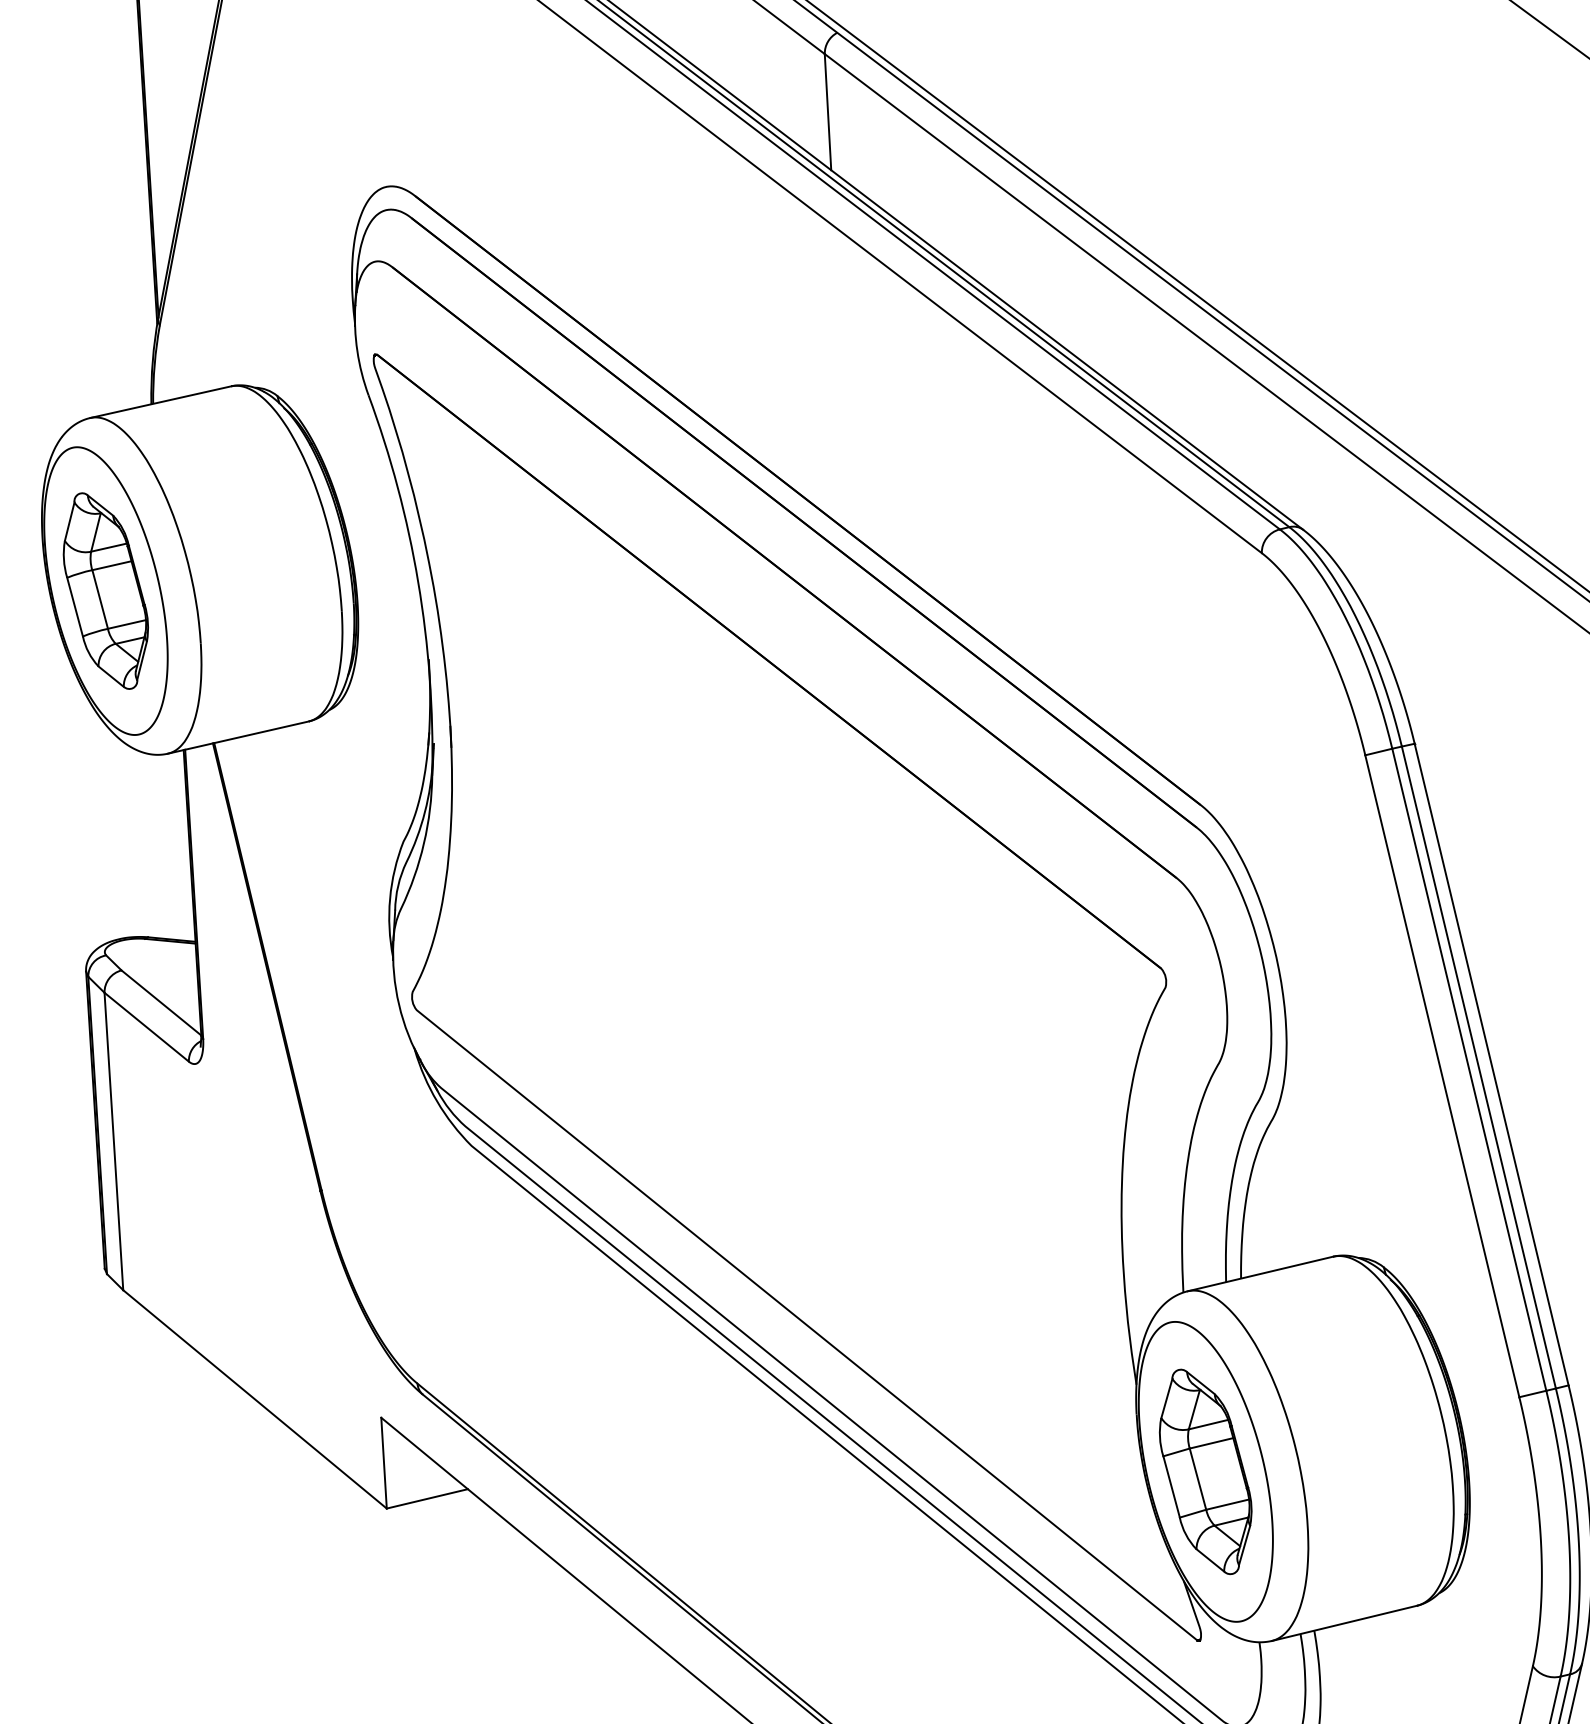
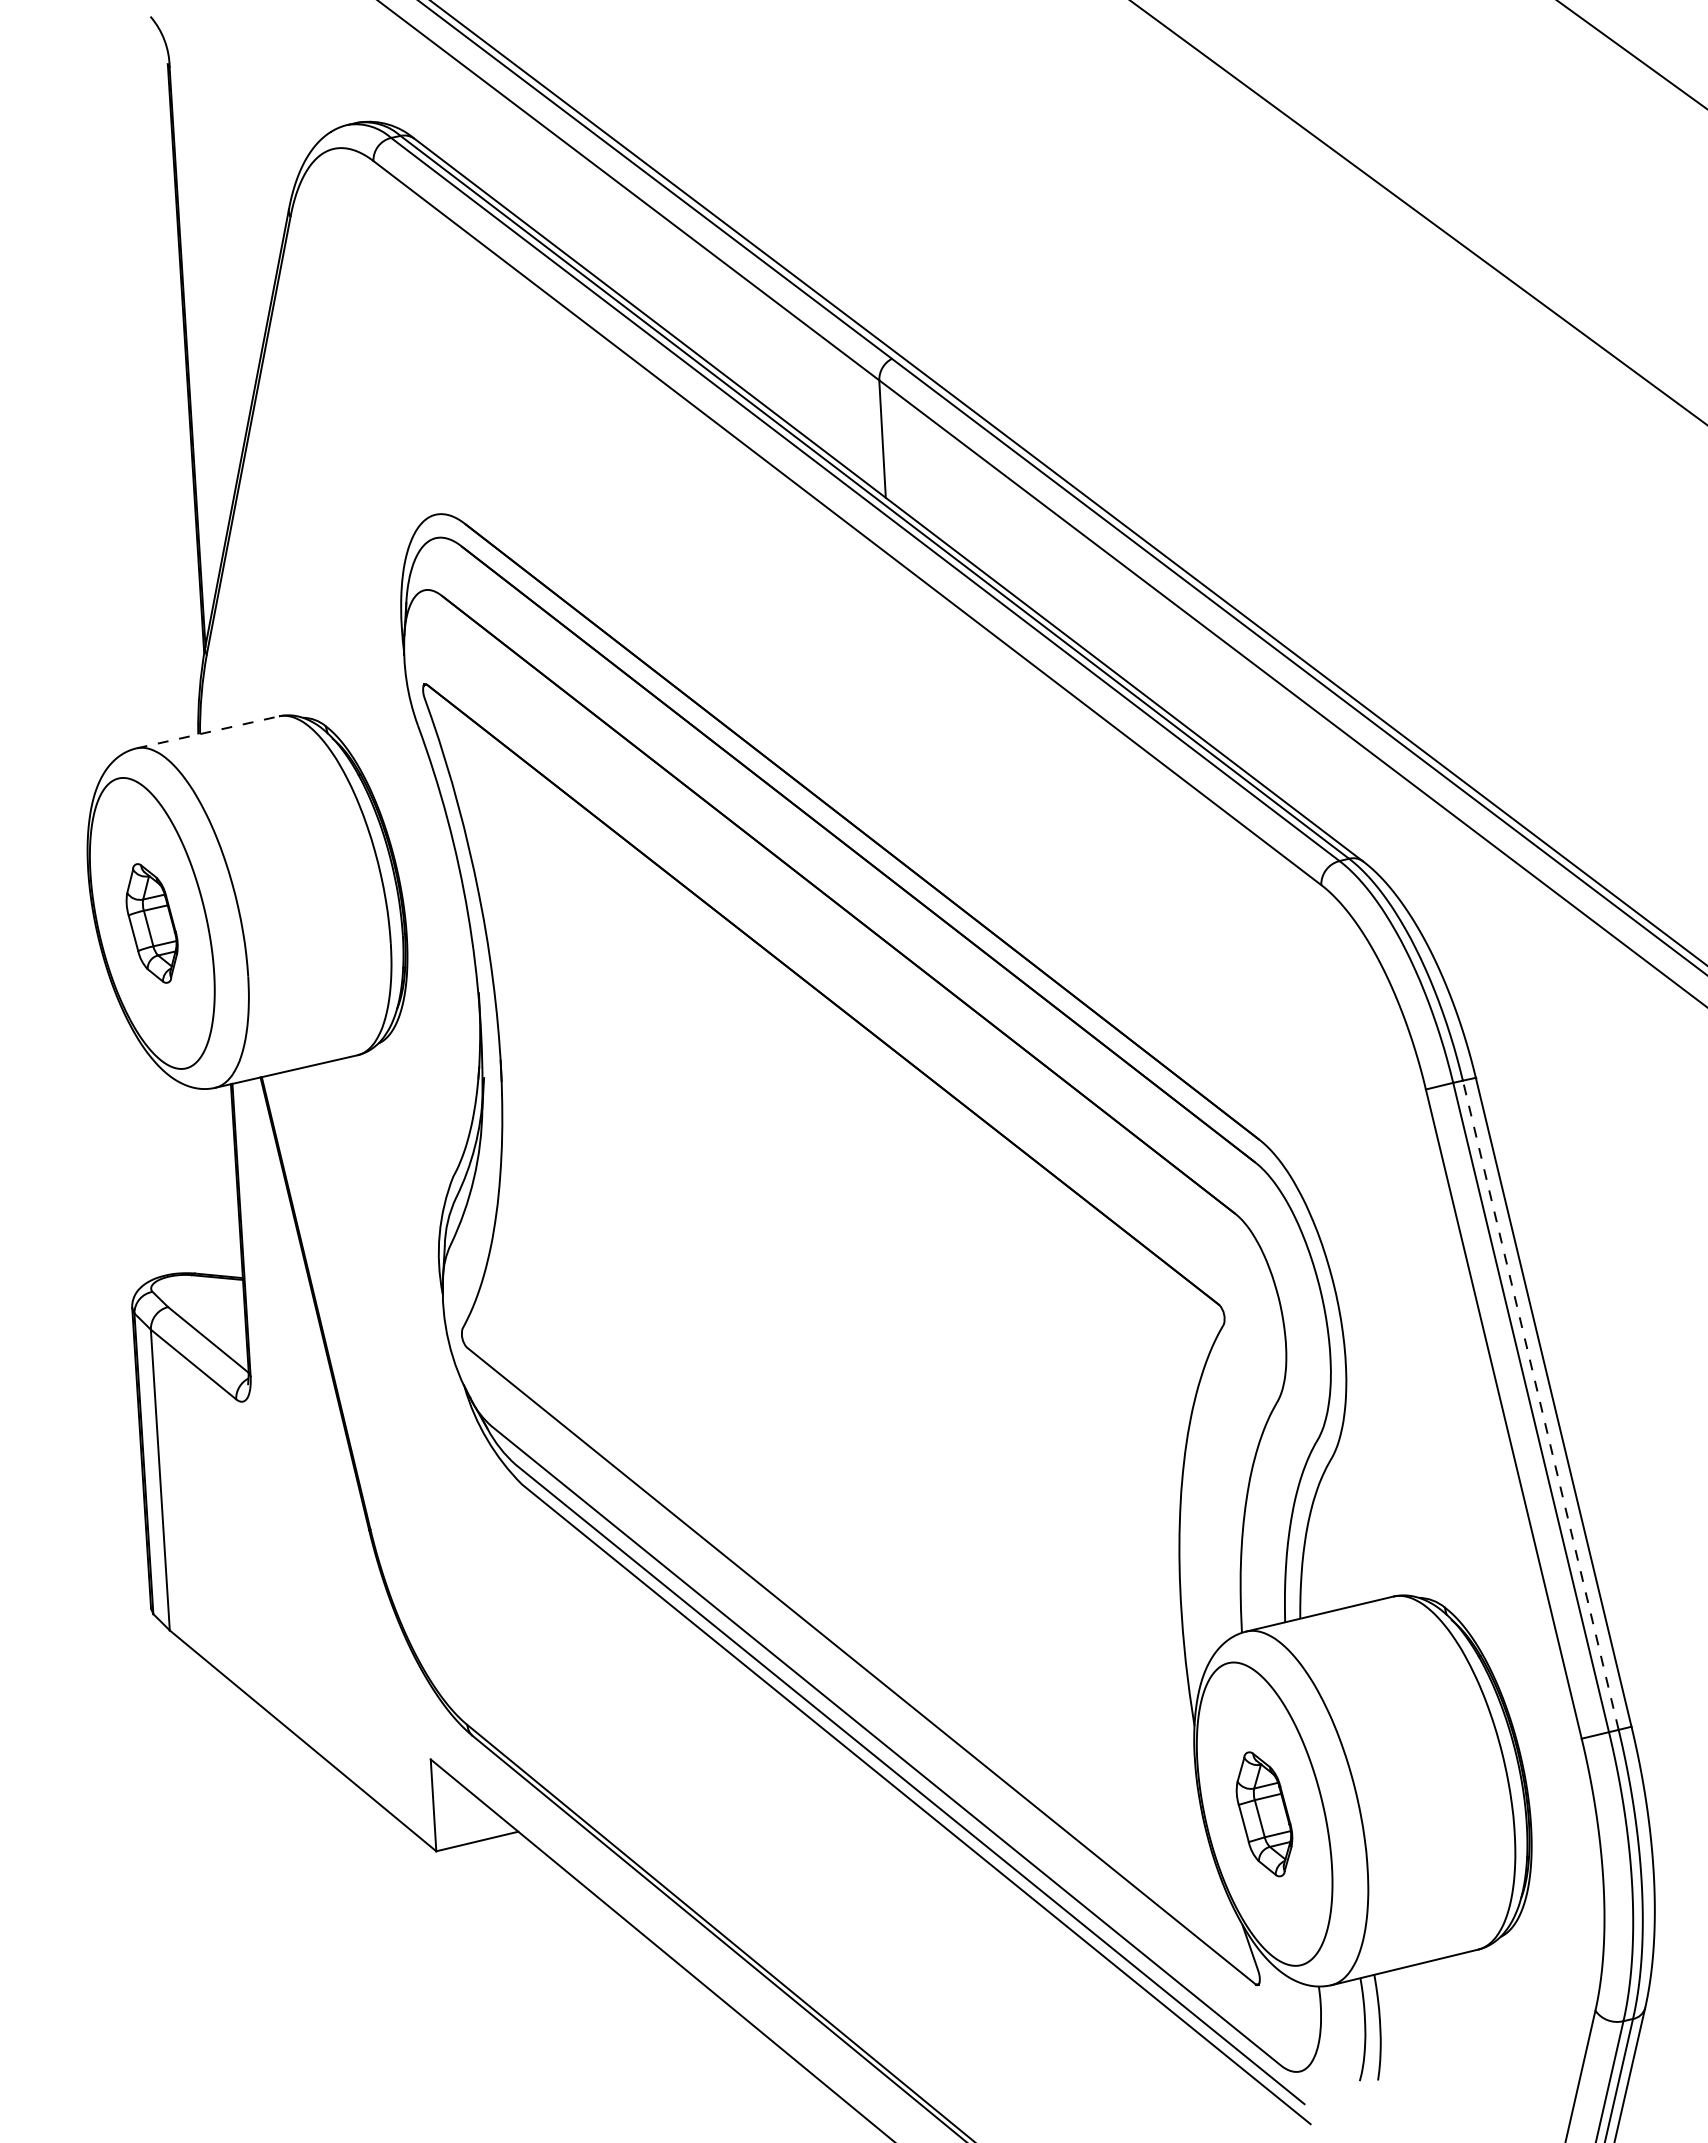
line: (160, 402) -> (207, 732), solid -> dashed
part: (105, 591) -> (151, 923), size x0.6
line: (1478, 1067) -> (1540, 1405), solid -> dashed
part: (1205, 1472) -> (1264, 1814), size x0.6

